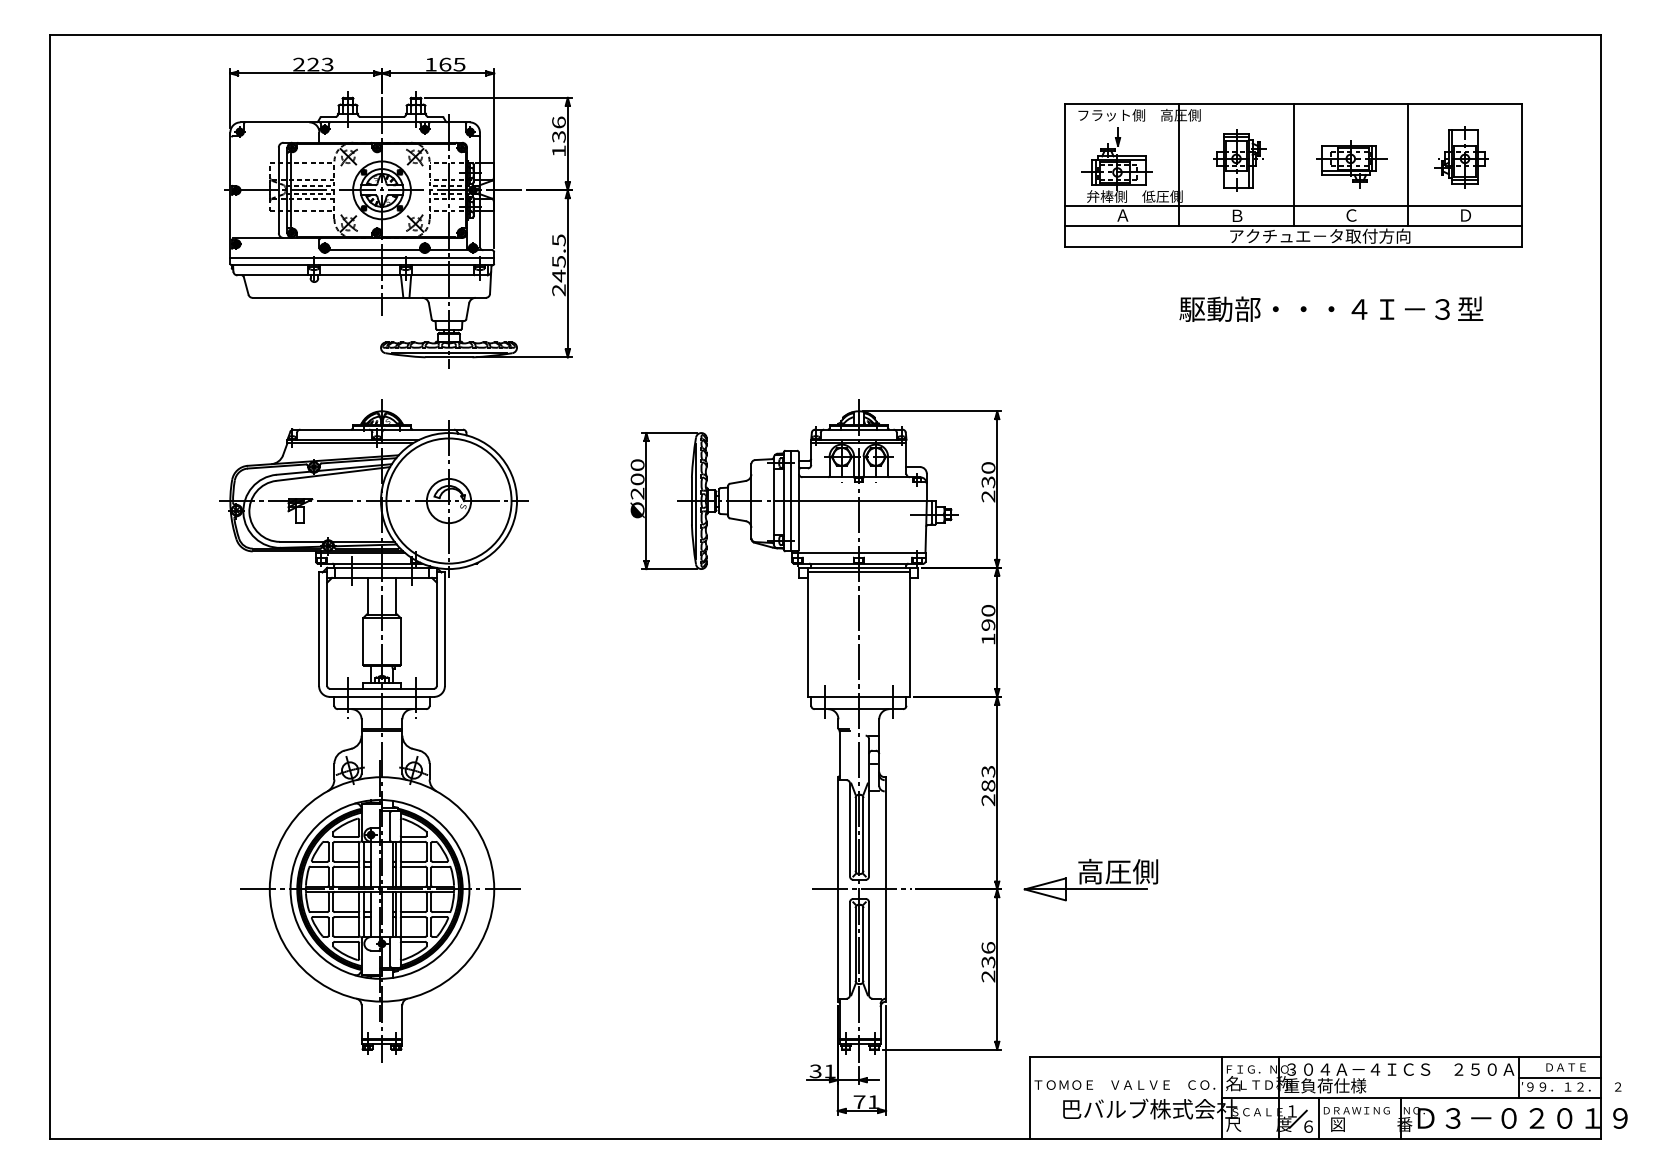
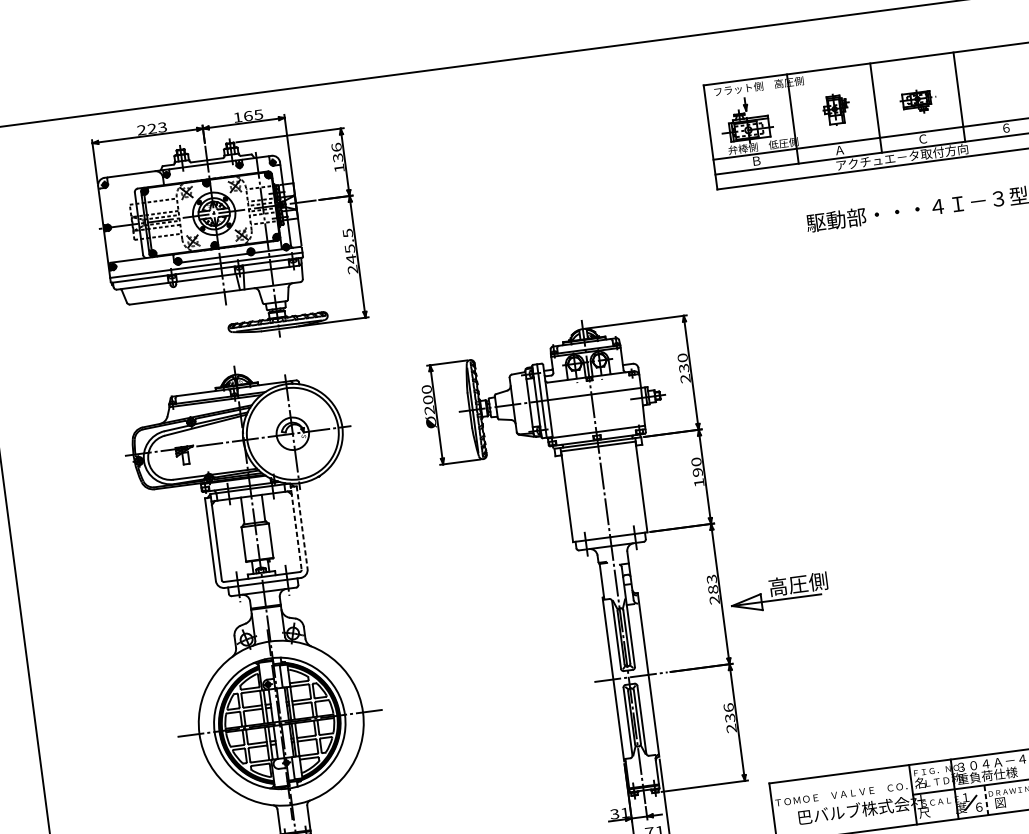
part: (1461, 157) -> (997, 86), removed
part: (1239, 160) -> (836, 109), size x0.7
part: (1351, 164) -> (918, 101), size x0.7
text: (1122, 215) -> (756, 161), Ａ -> Ｂ
text: (1236, 215) -> (839, 150), Ｂ -> Ａ
text: (1465, 215) -> (1006, 128), Ｄ -> ６
line: (436, 627) -> (295, 527), solid -> dashed
line: (444, 629) -> (301, 527), solid -> dashed
part: (1090, 879) -> (778, 592), moved
line: (1319, 1118) -> (986, 800), solid -> dashed

